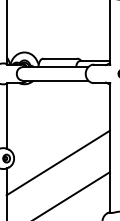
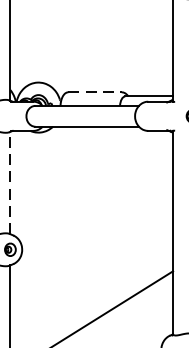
line: (60, 58) -> (95, 92), solid -> dashed
line: (6, 115) -> (10, 181), solid -> dashed
line: (57, 162) -> (90, 255), removed

